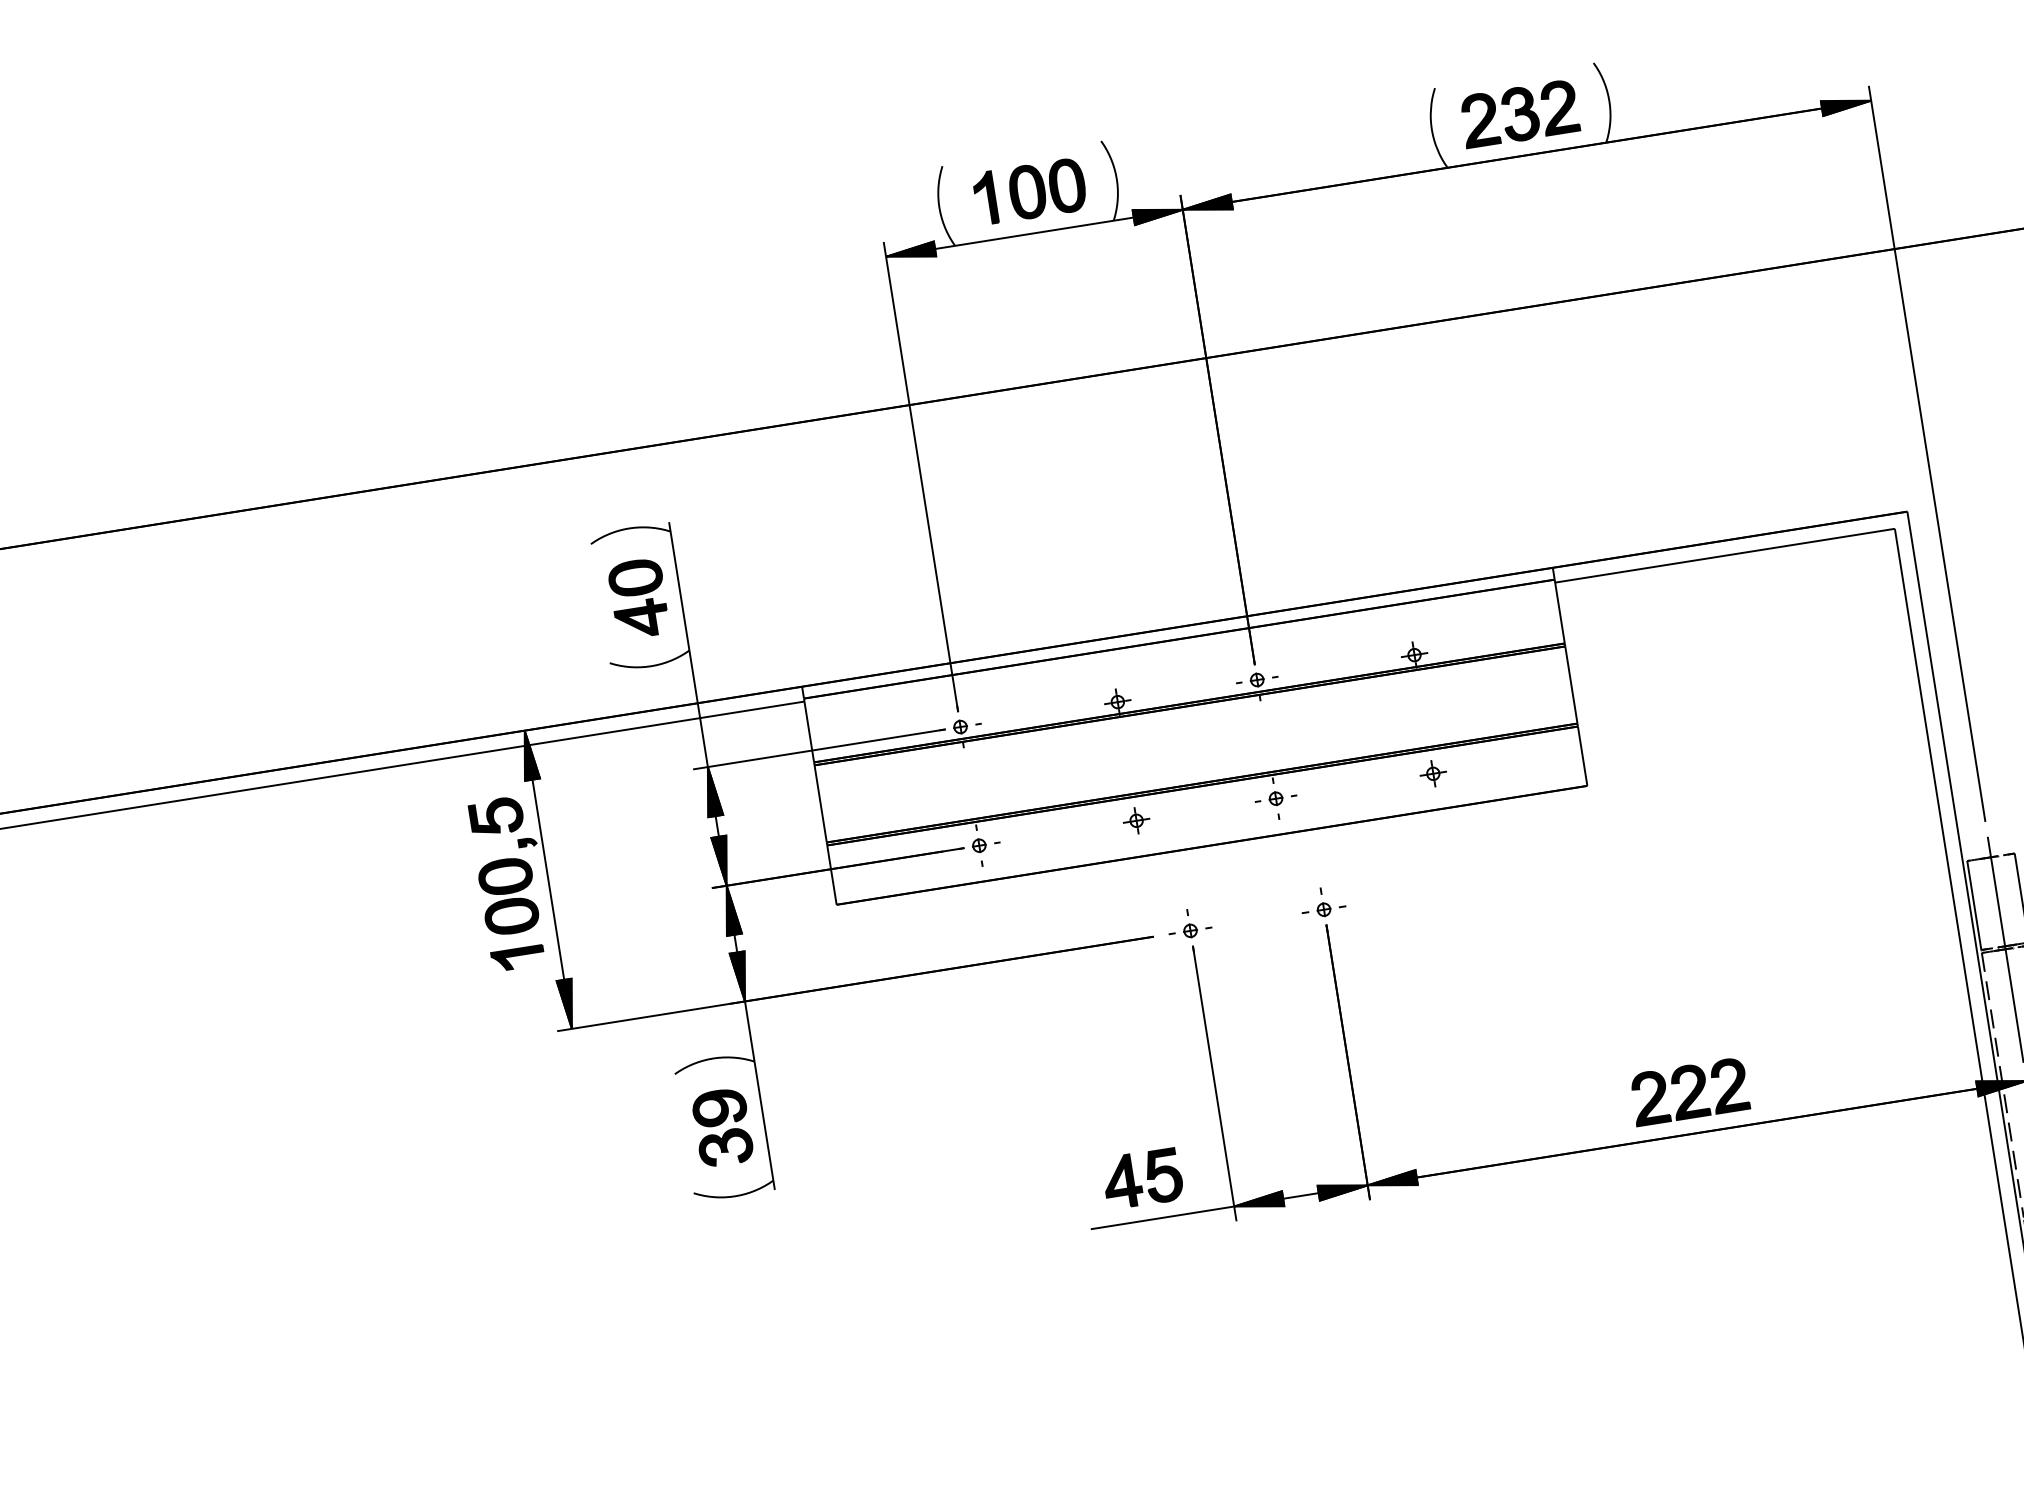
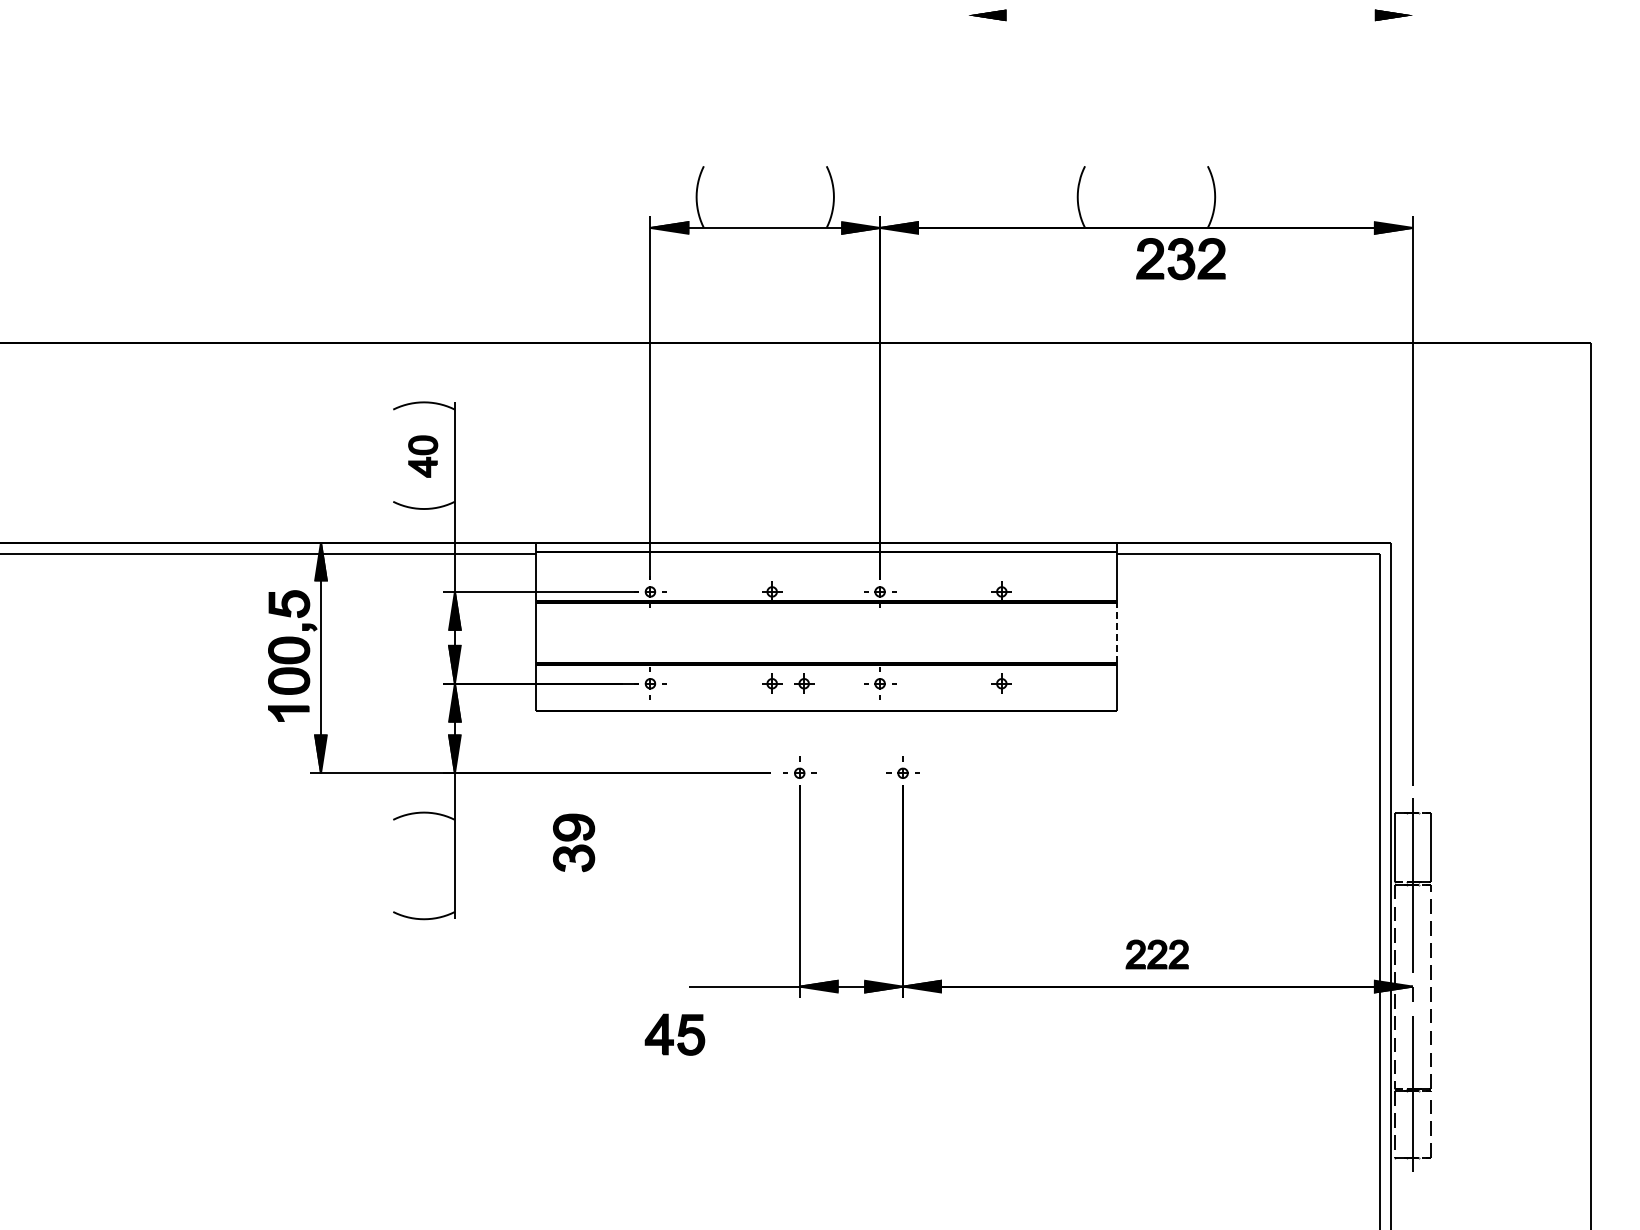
part: (1519, 114) -> (1180, 259), moved
part: (1029, 192) -> (766, 196), removed
part: (639, 598) -> (423, 456), size x0.7
line: (1571, 685) -> (1116, 633), solid -> dashed
part: (1178, 813) -> (804, 683), added
part: (1688, 1091) -> (1156, 954), size x0.7
part: (723, 1126) -> (574, 842), moved
part: (1142, 1178) -> (674, 1034), moved

